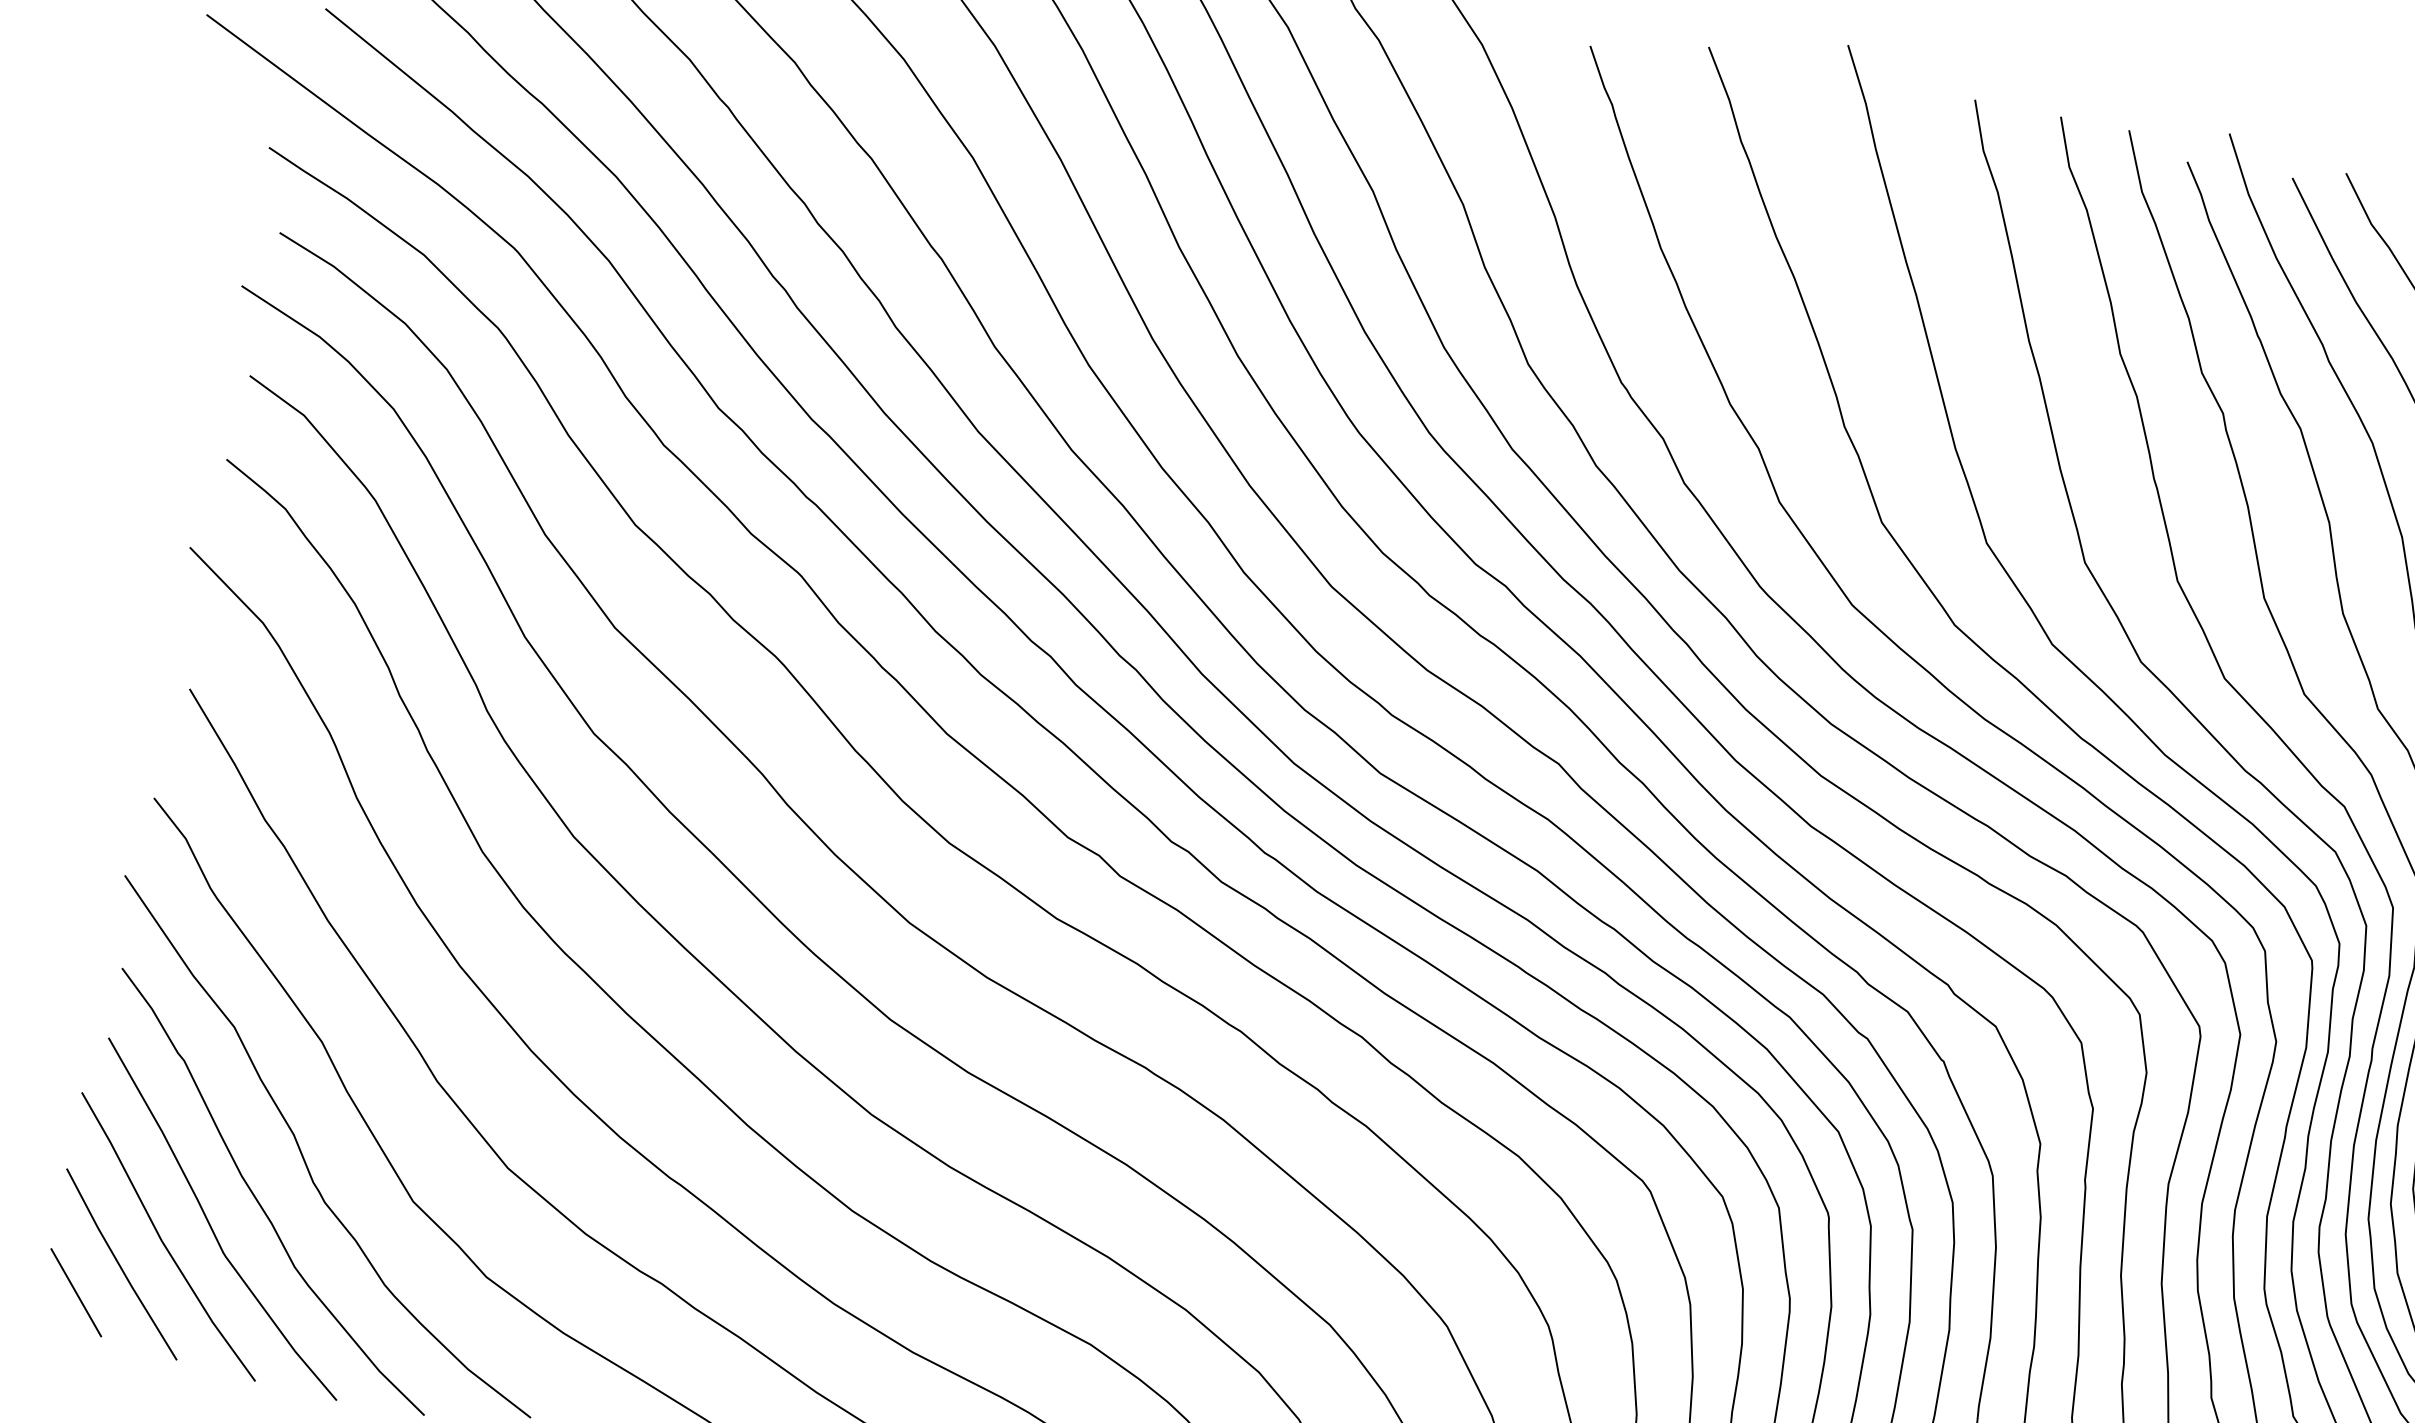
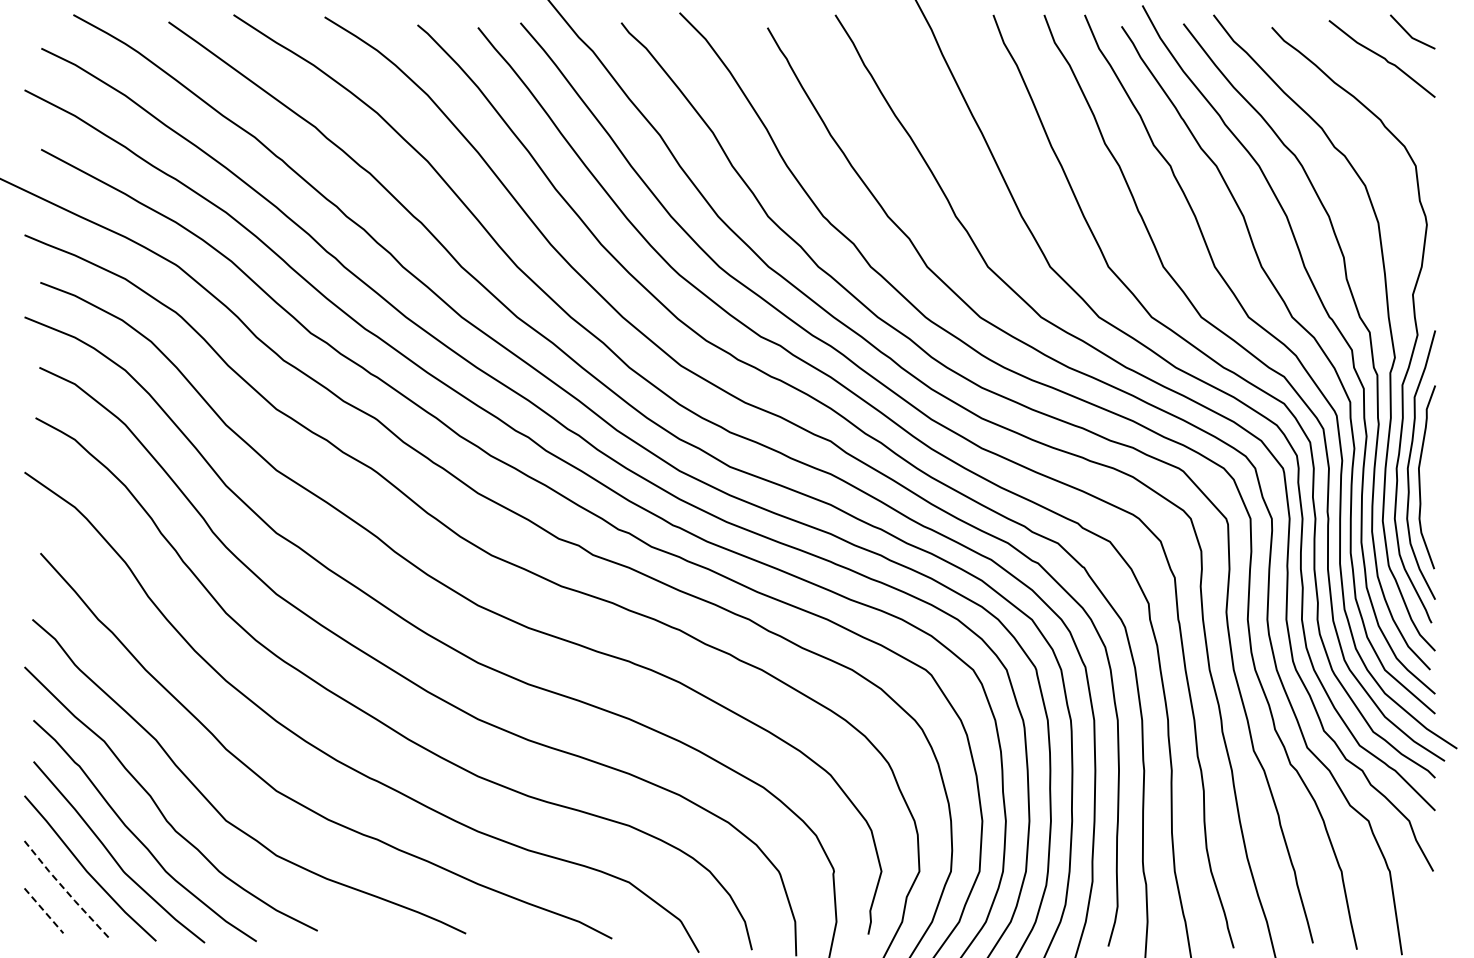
line: (119, 1265) -> (65, 890), solid -> dashed
line: (77, 1292) -> (44, 910), solid -> dashed

